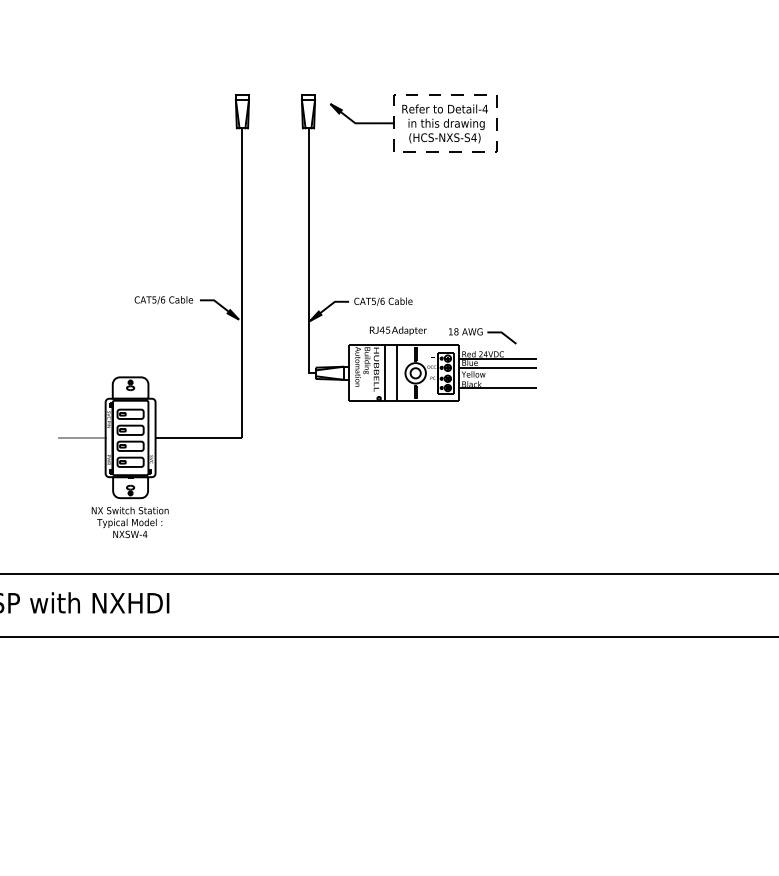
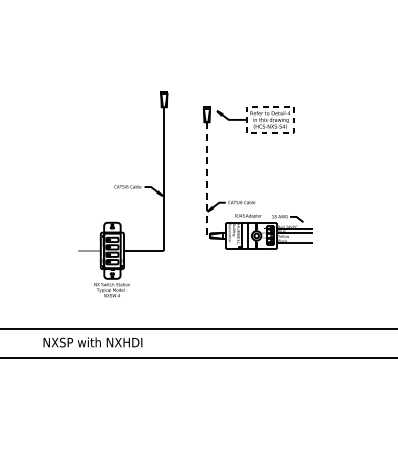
line: (307, 258) -> (206, 182), solid -> dashed
part: (154, 316) -> (123, 194), moved

